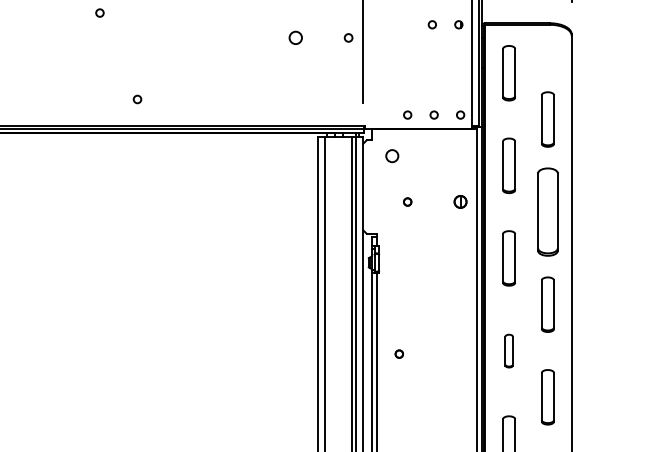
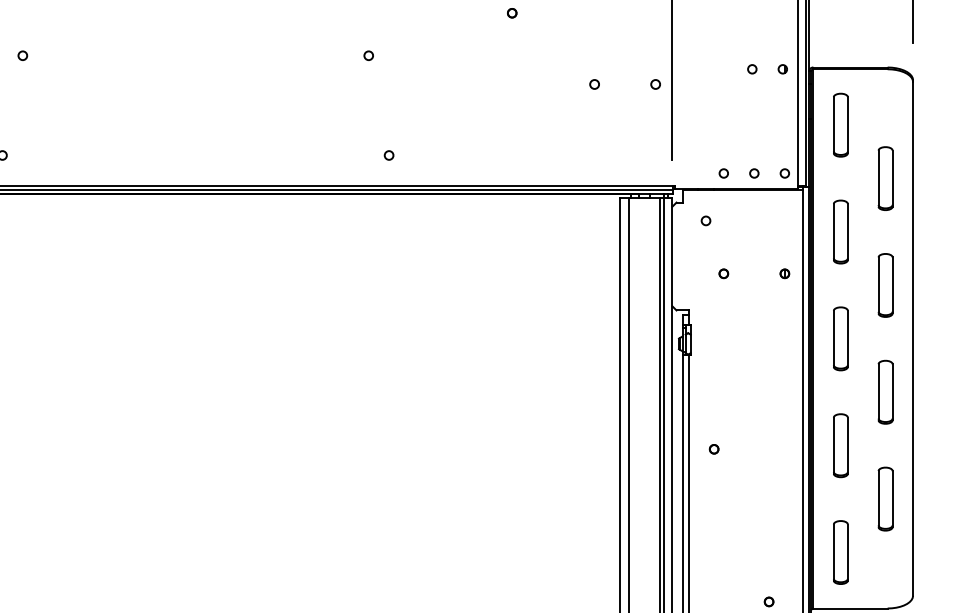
circle: (295, 37) -> (594, 84), size x0.62
circle: (137, 99) -> (388, 155), moved
circle: (391, 155) -> (705, 220), size x0.62
part: (460, 201) -> (784, 273), size x0.62
part: (547, 212) -> (885, 285), size x0.62
part: (508, 350) -> (840, 445), size x1.67

